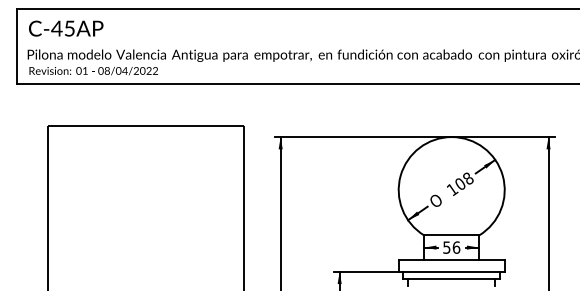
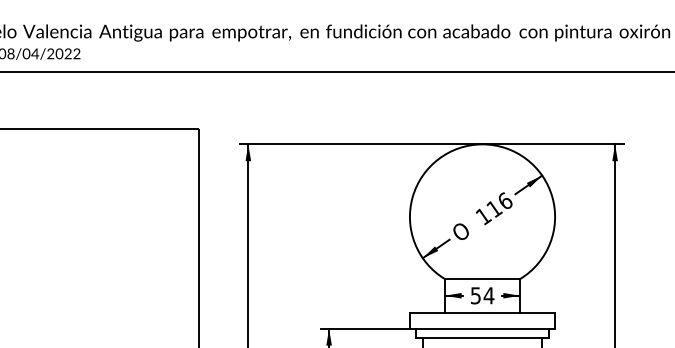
text: (463, 181) -> (498, 205), 108 -> 116
text: (456, 247) -> (489, 295), 56 -> 54

